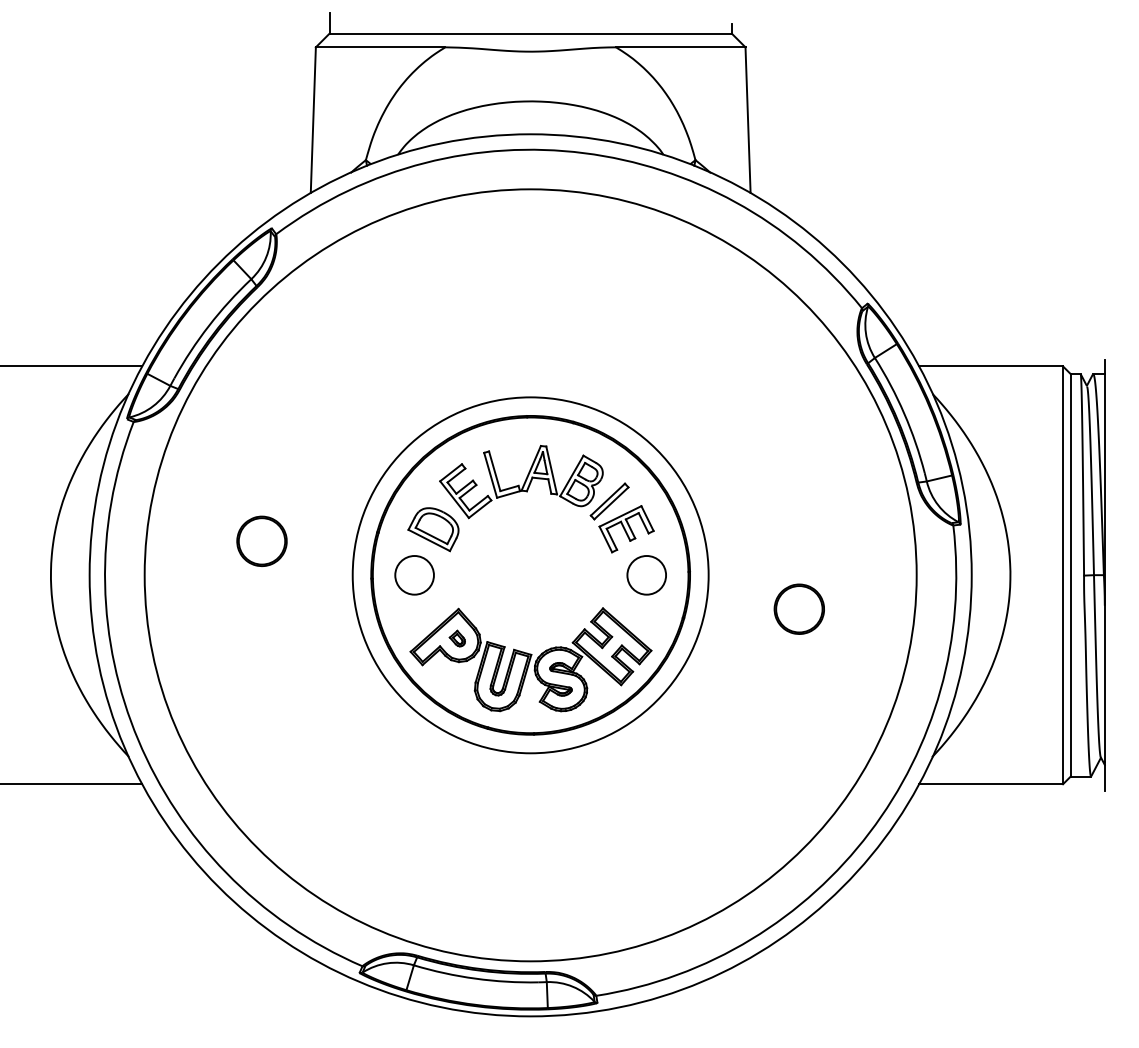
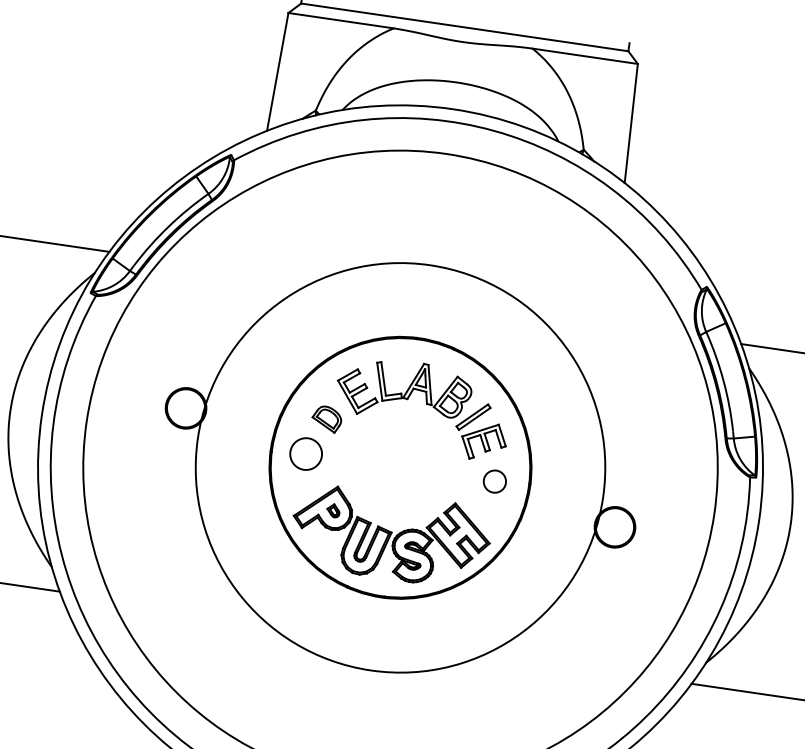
part: (433, 529) -> (326, 419), size x0.7
circle: (530, 575) -> (400, 467), size x1.4
circle: (646, 575) -> (494, 481), size x0.7

